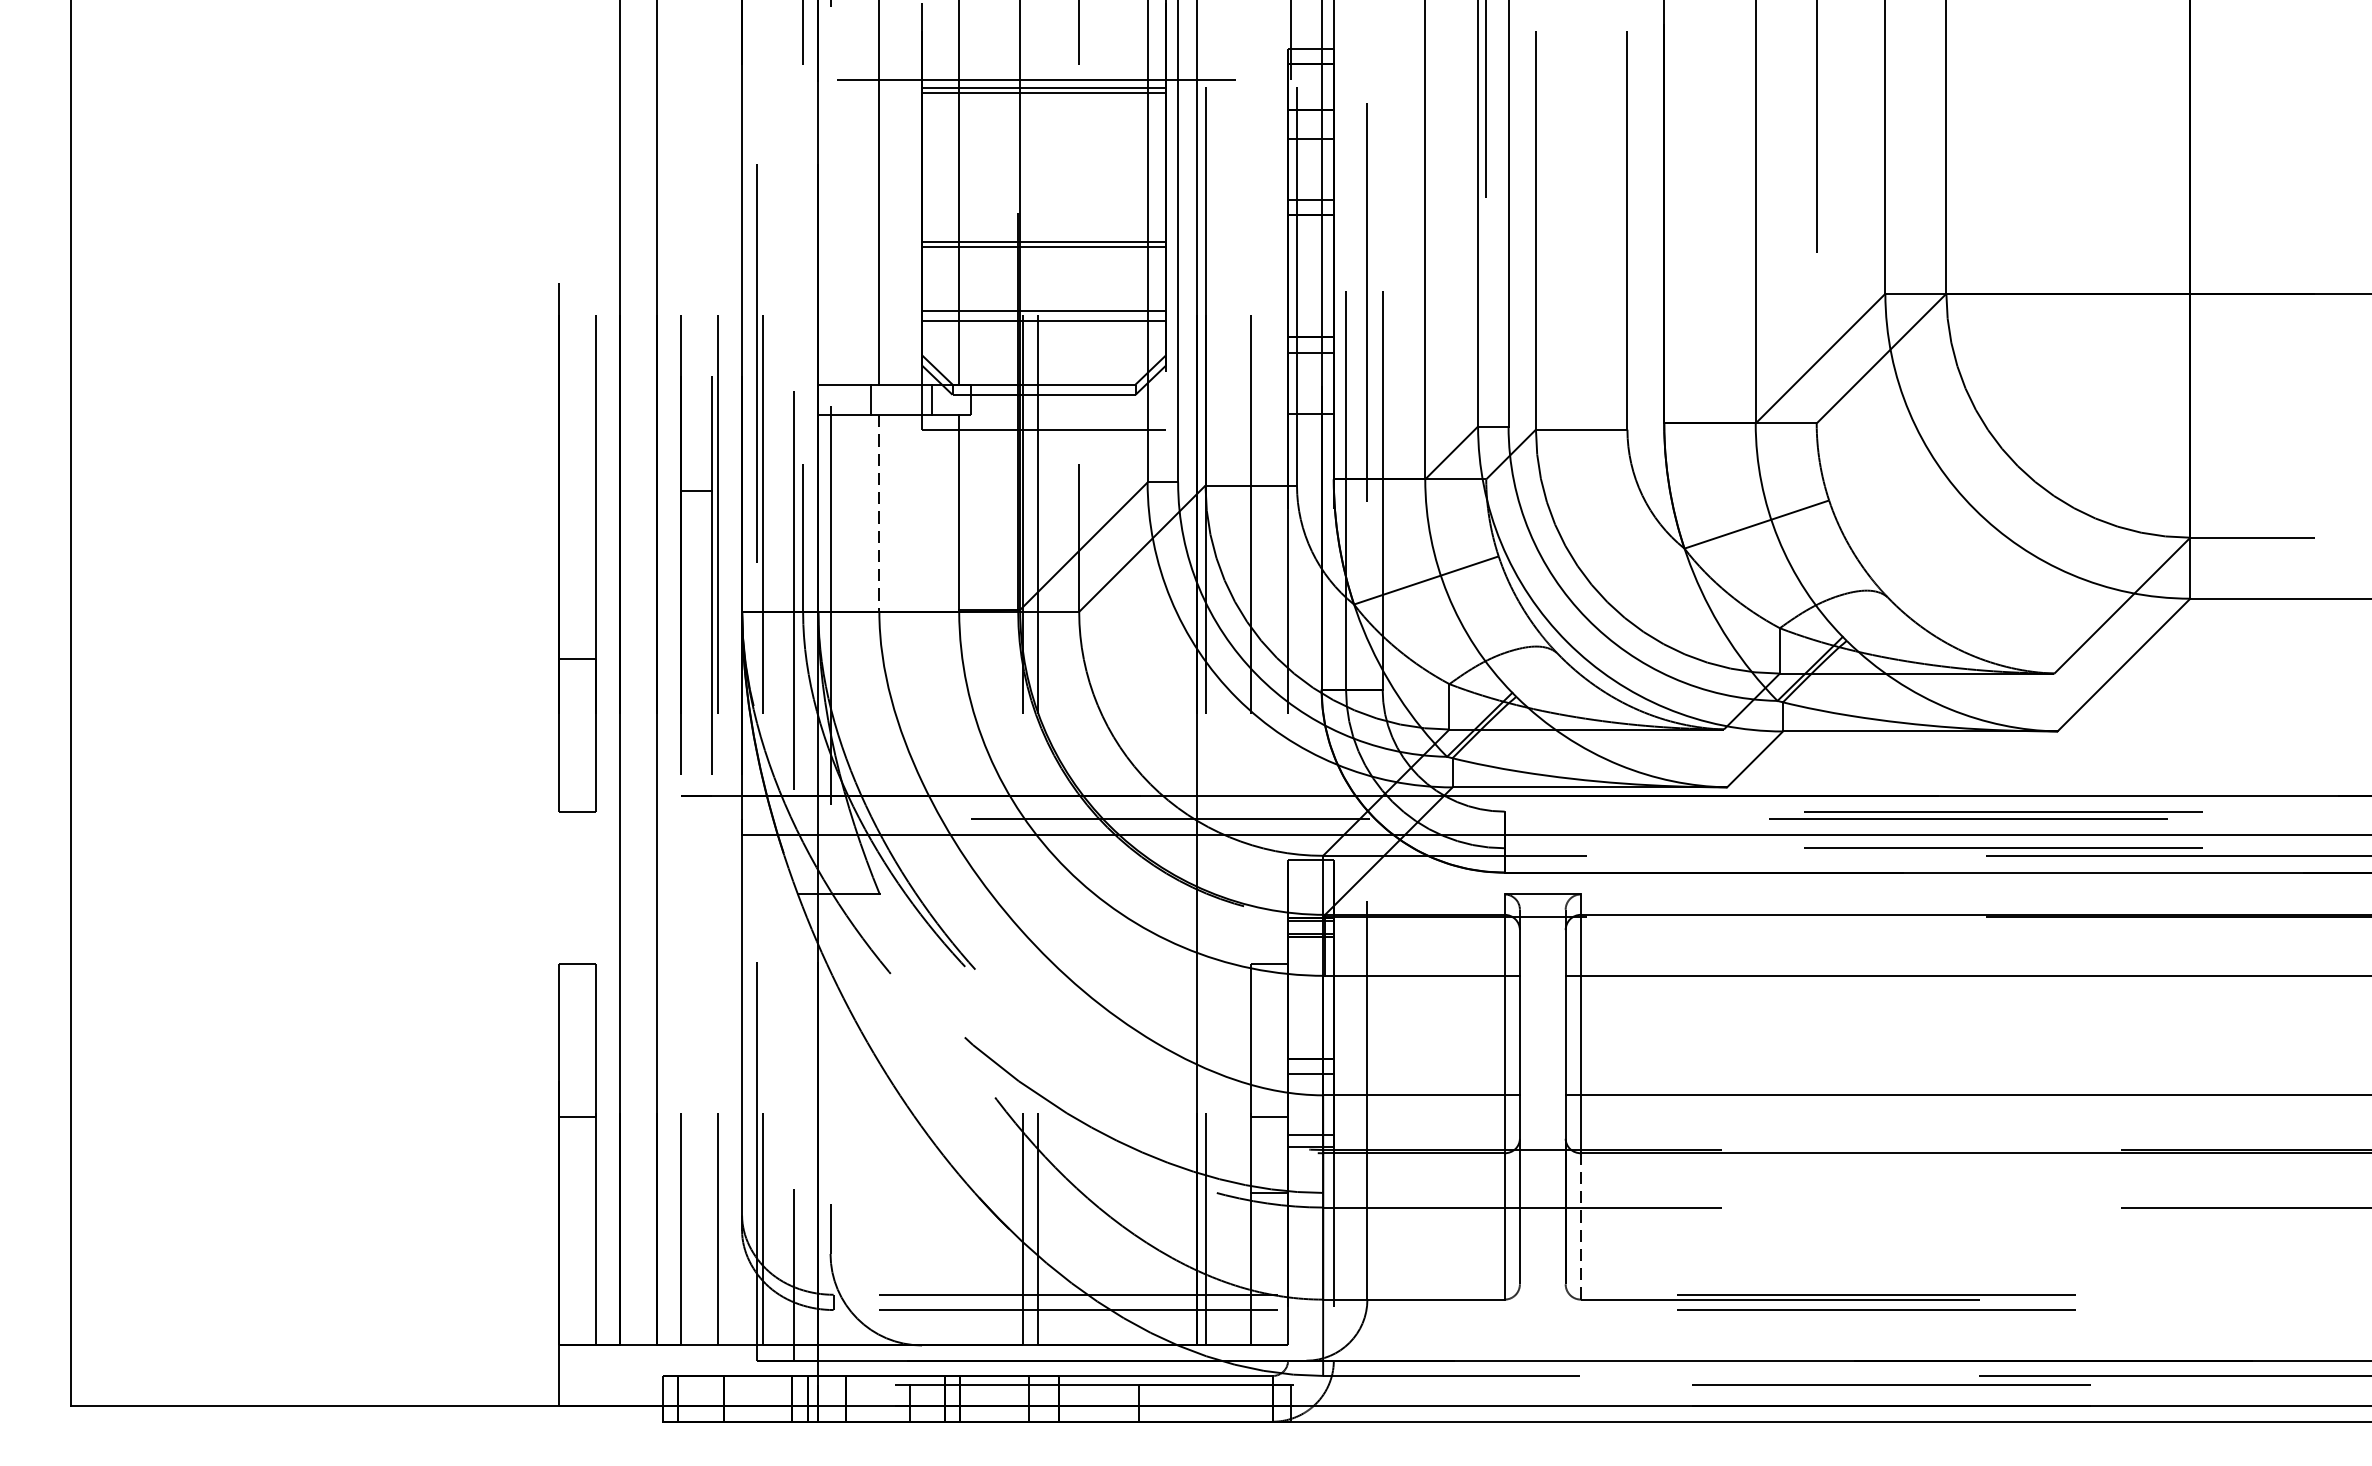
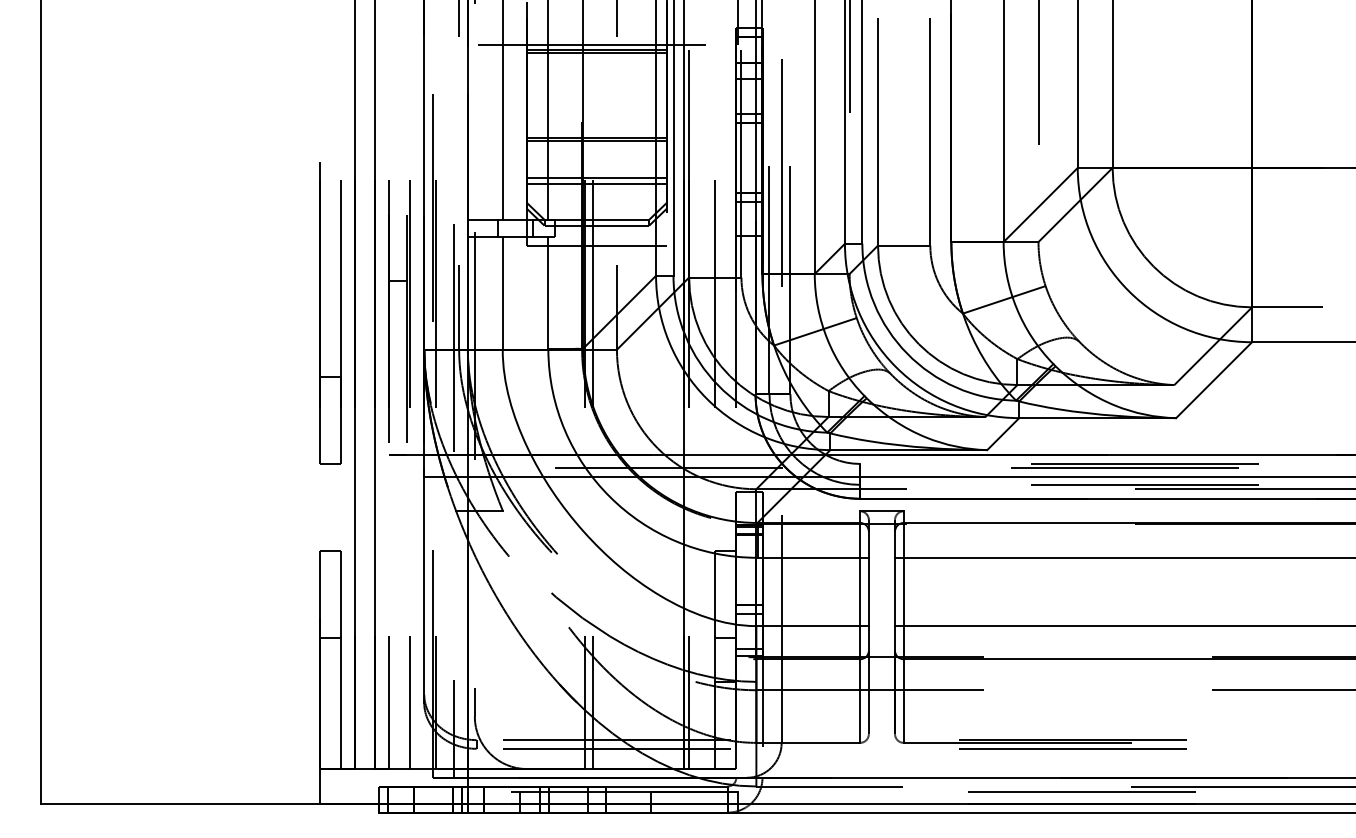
line: (878, 515) -> (502, 294), dashed -> solid
line: (1580, 1227) -> (903, 701), dashed -> solid

